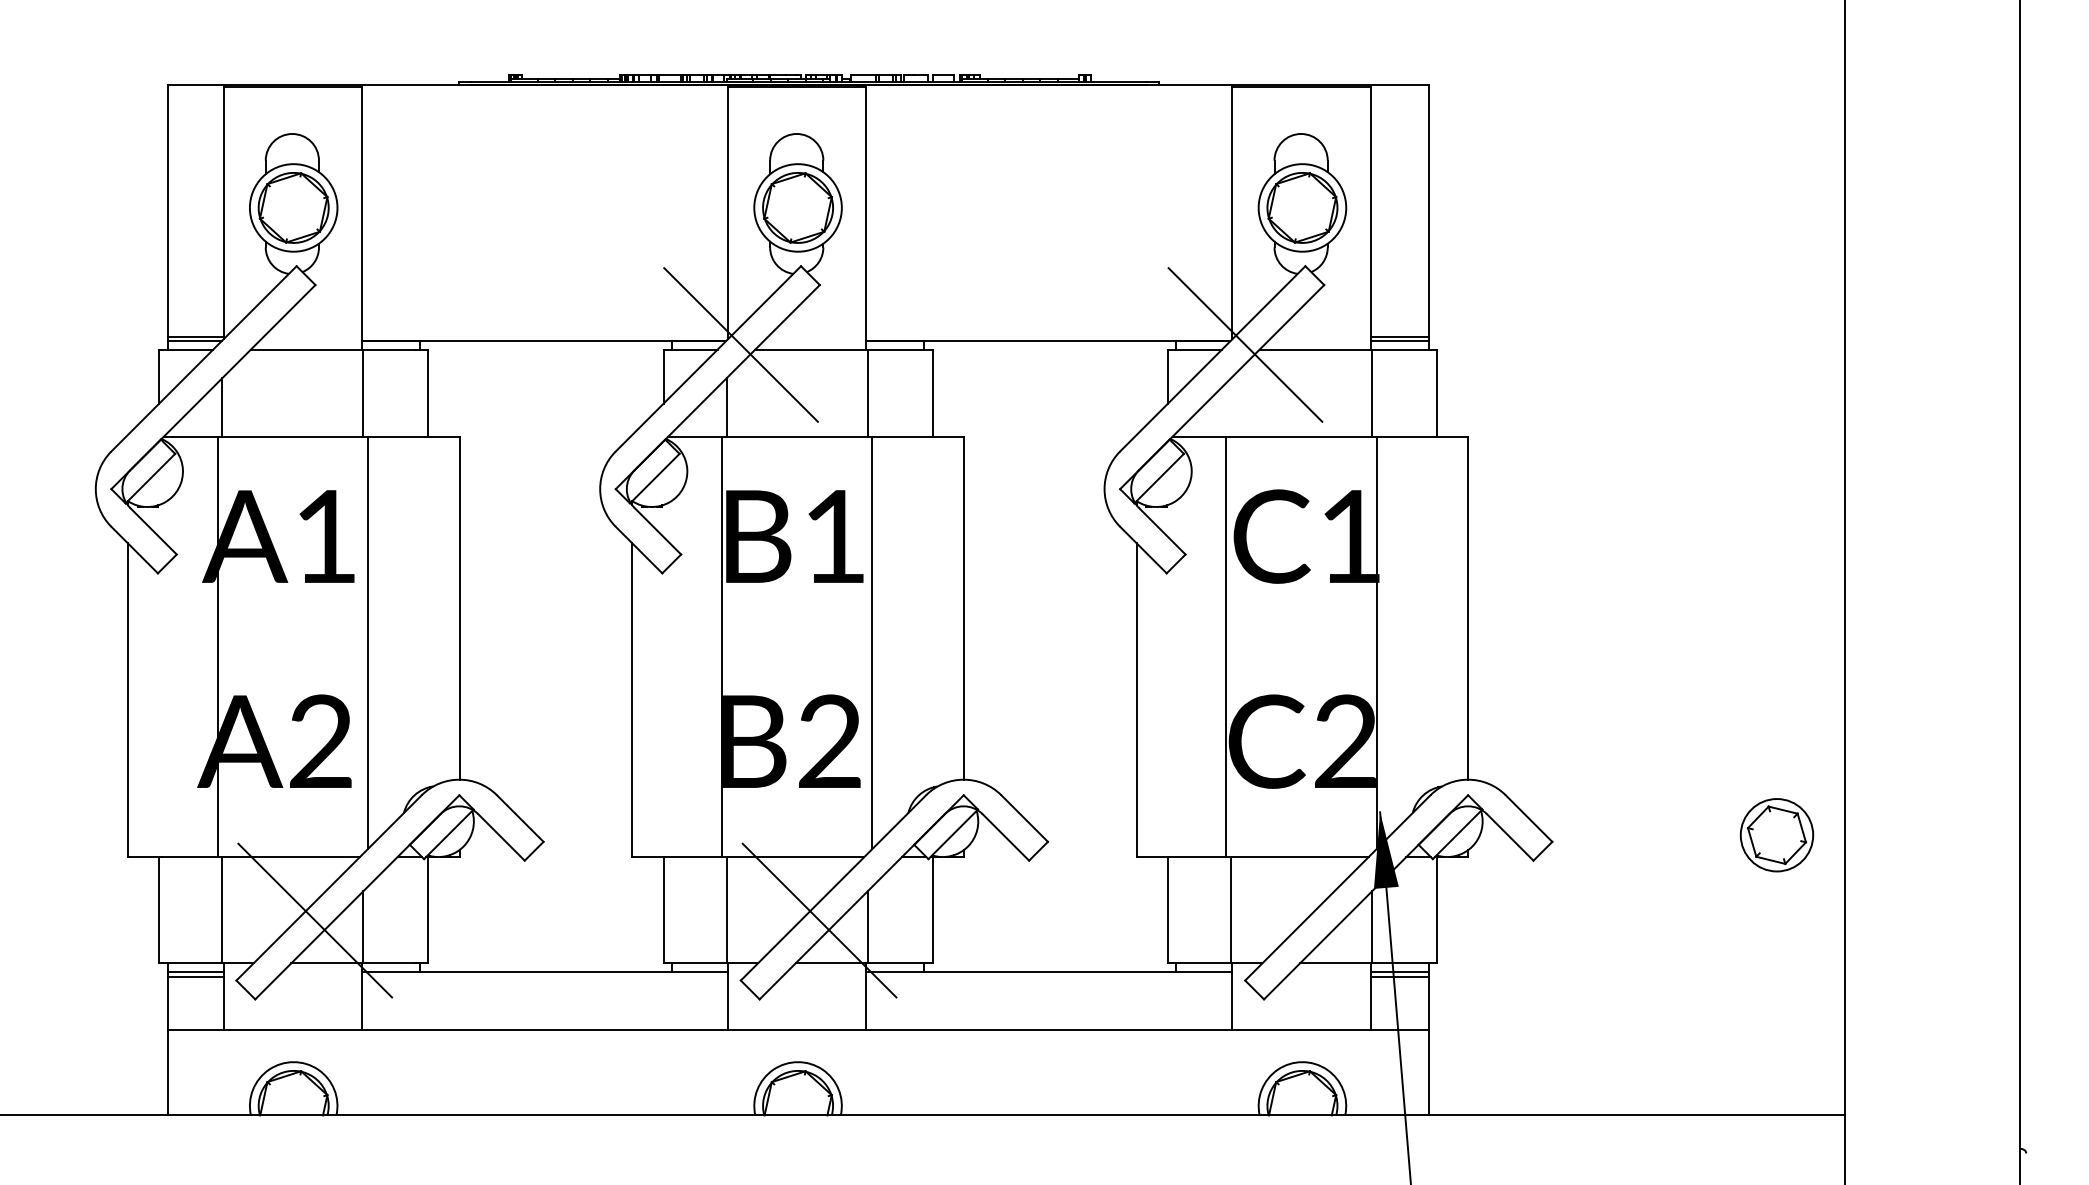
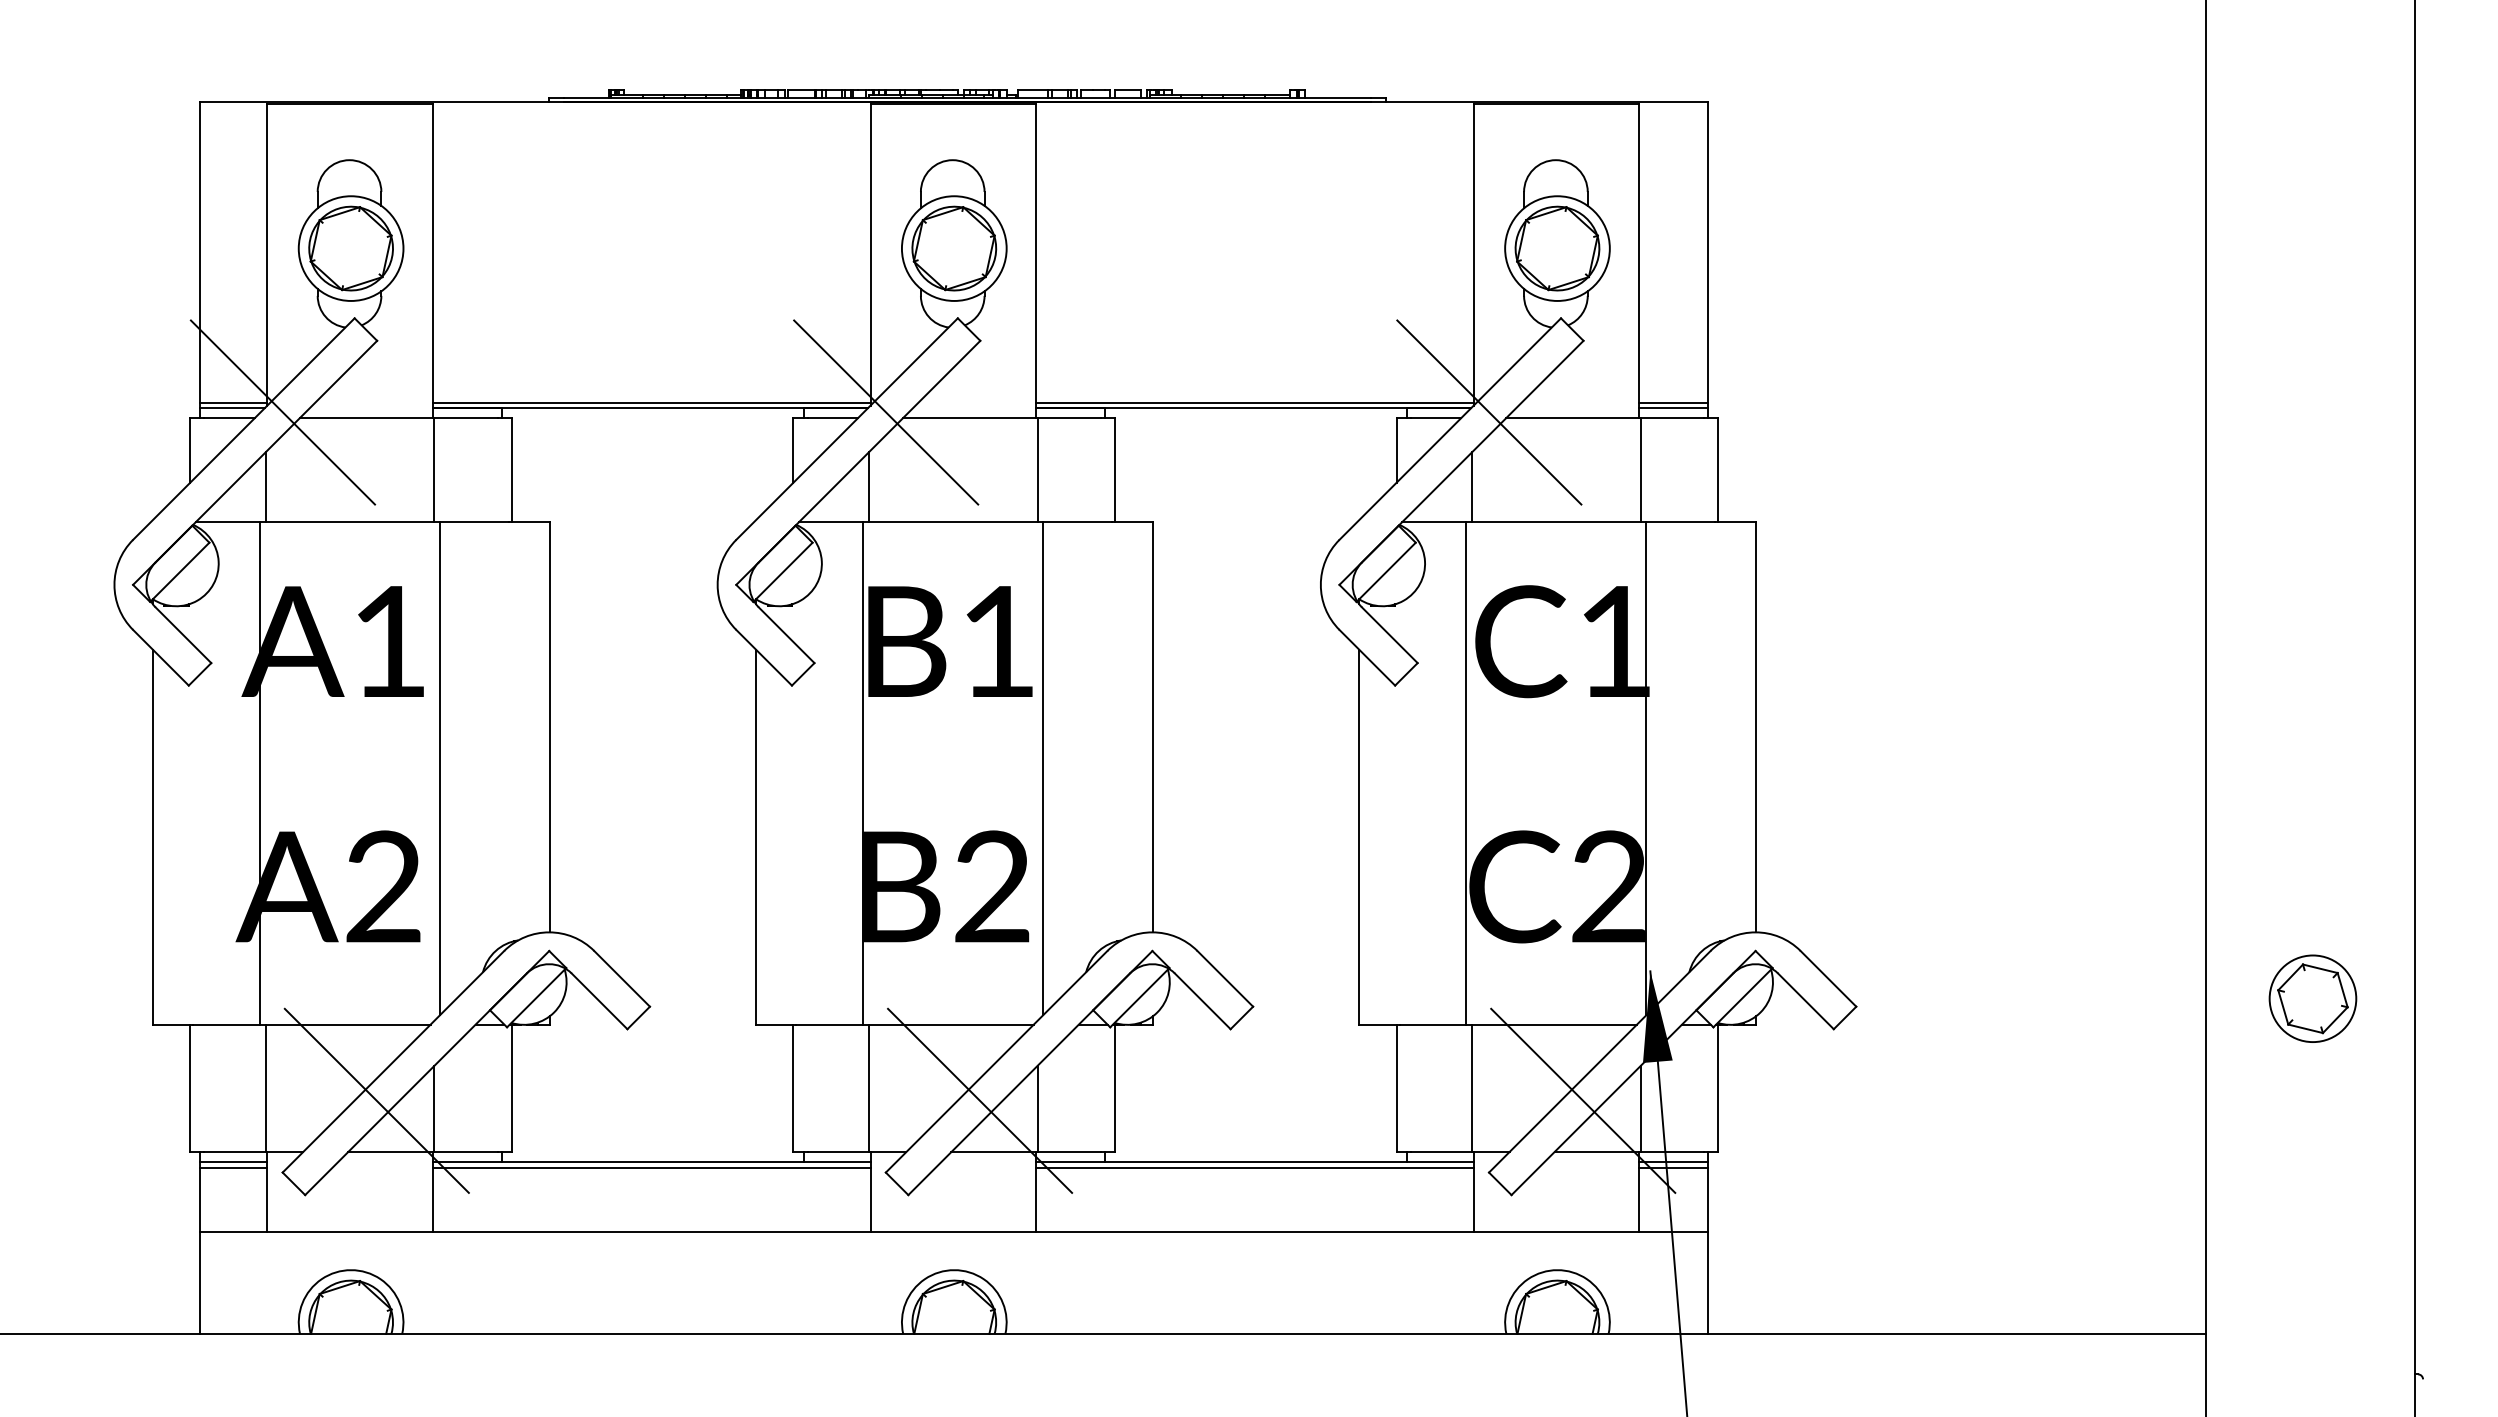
line: (544, 337) -> (651, 403), added
line: (1049, 337) -> (1254, 403), added
line: (236, 344) -> (282, 412), added
line: (1231, 407) -> (1472, 487), added
part: (1776, 834) -> (2312, 998), moved
line: (1323, 920) -> (1582, 1100), added
line: (544, 977) -> (651, 1168), added
line: (1049, 977) -> (1254, 1168), added

